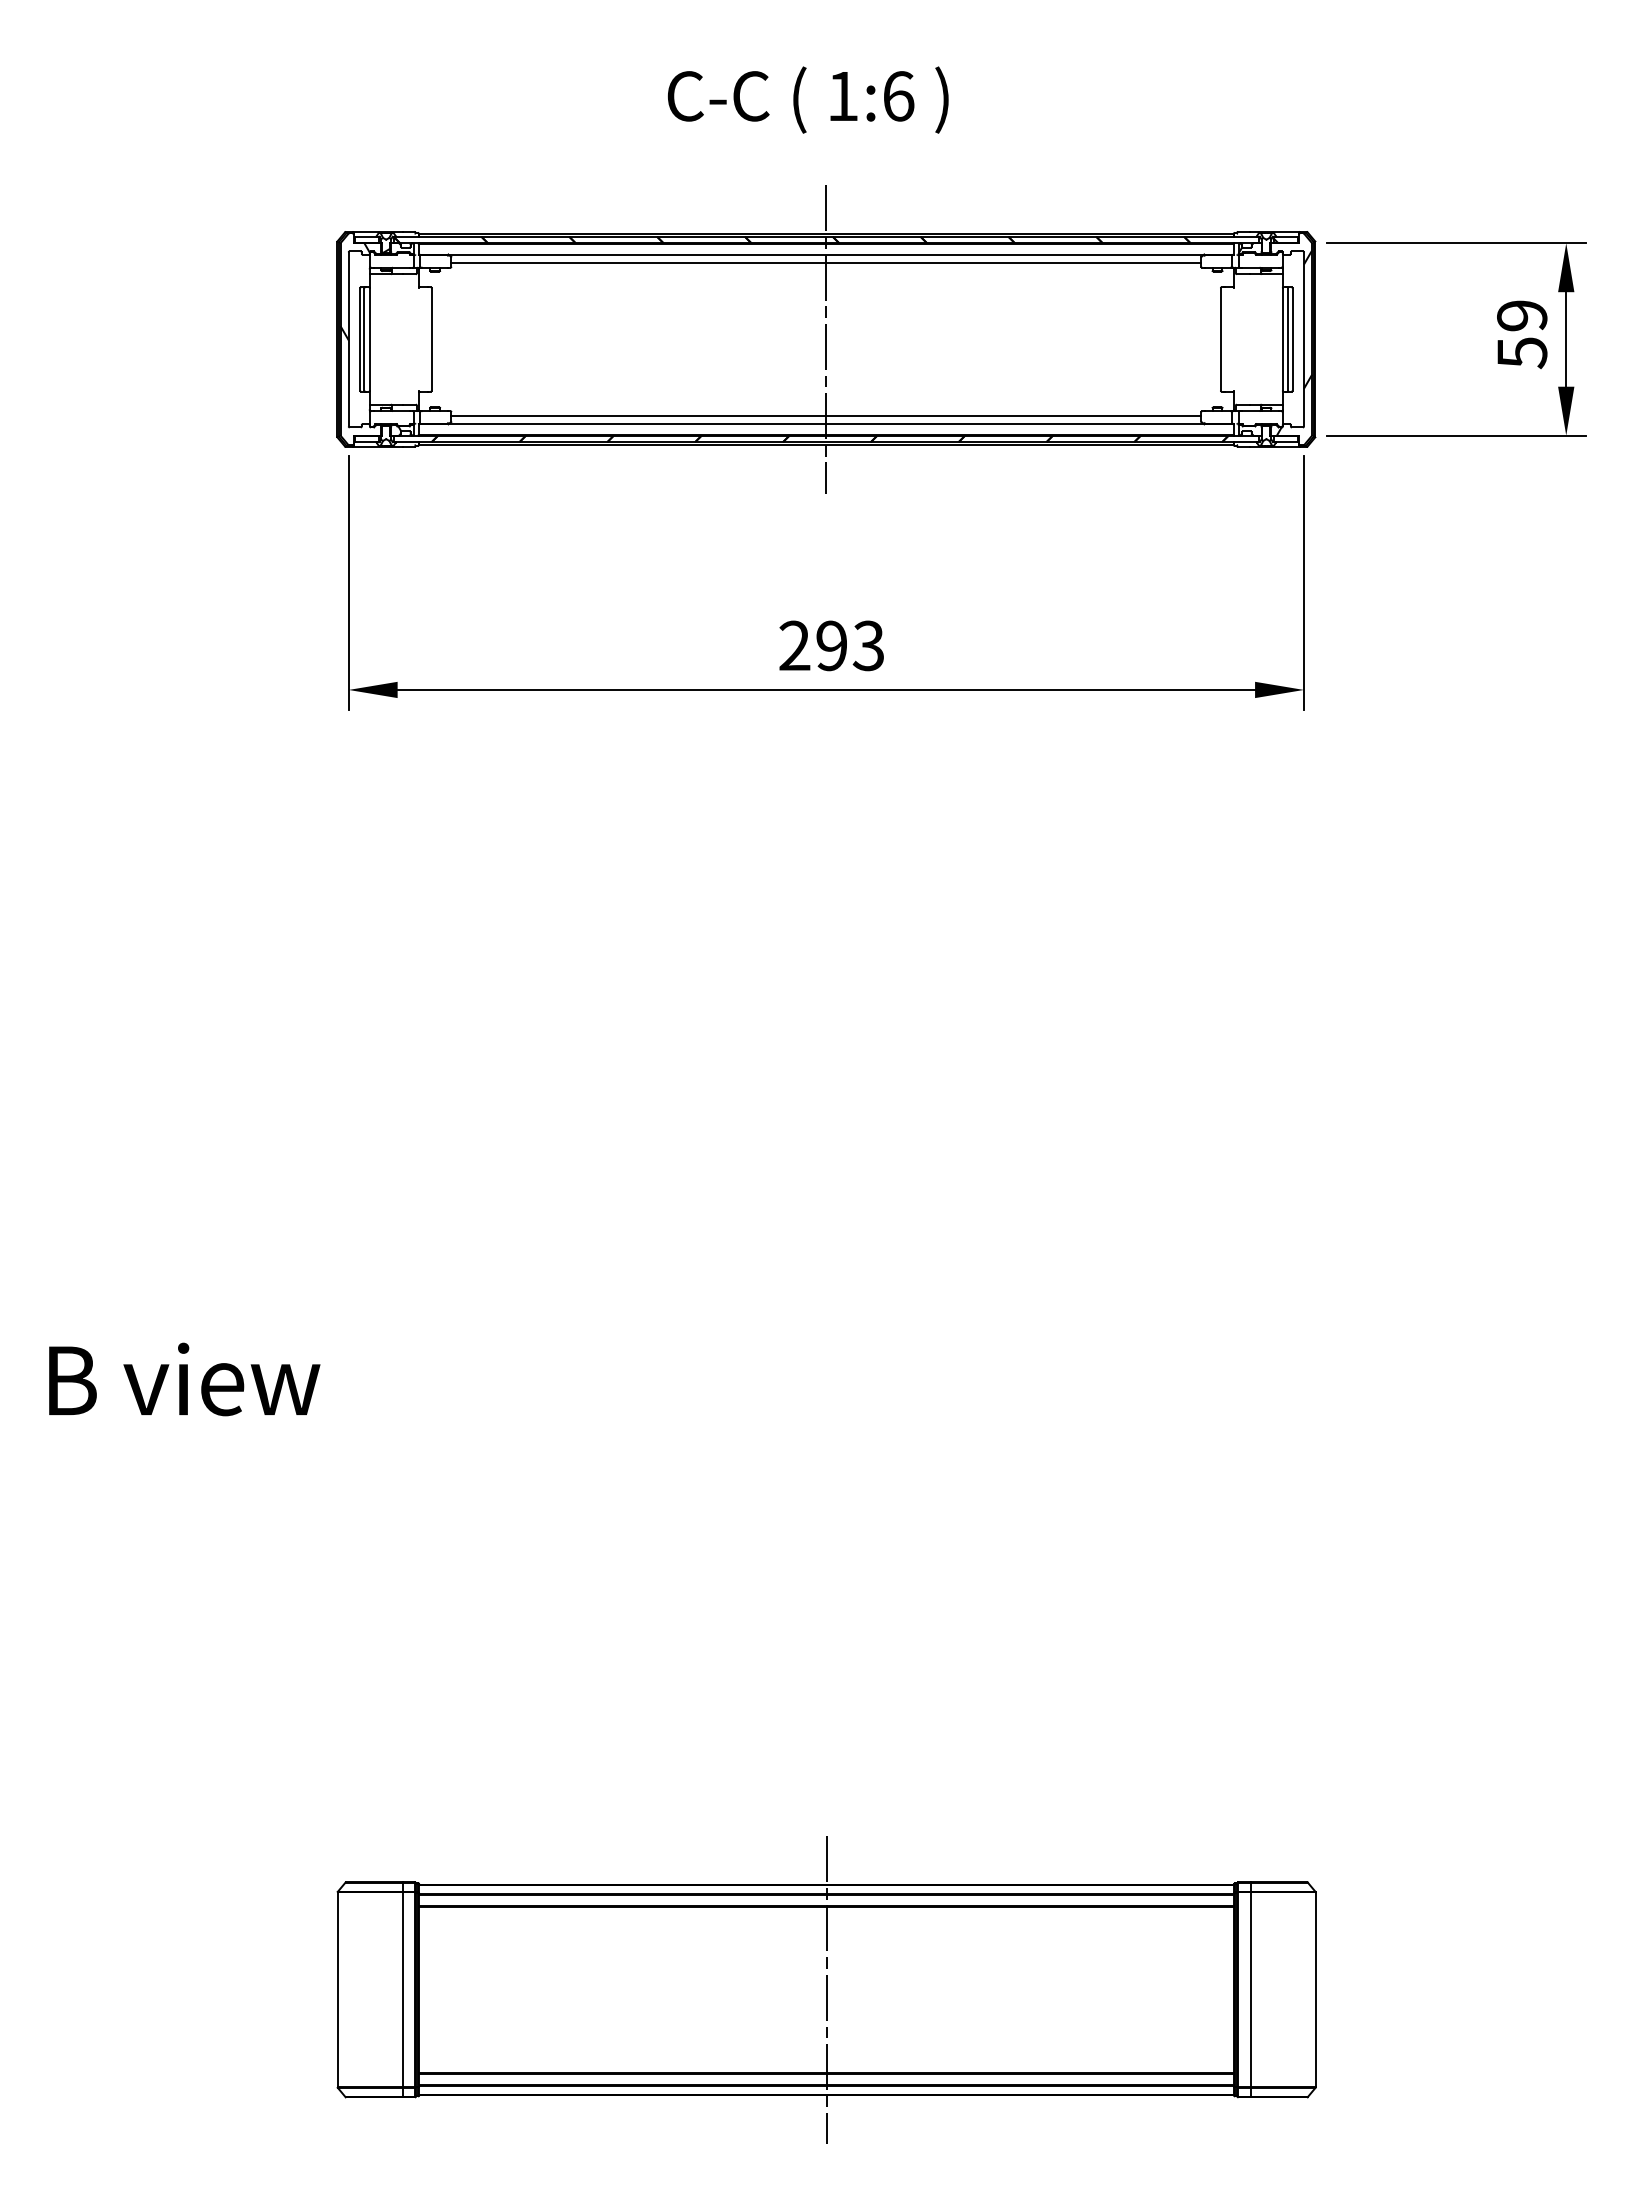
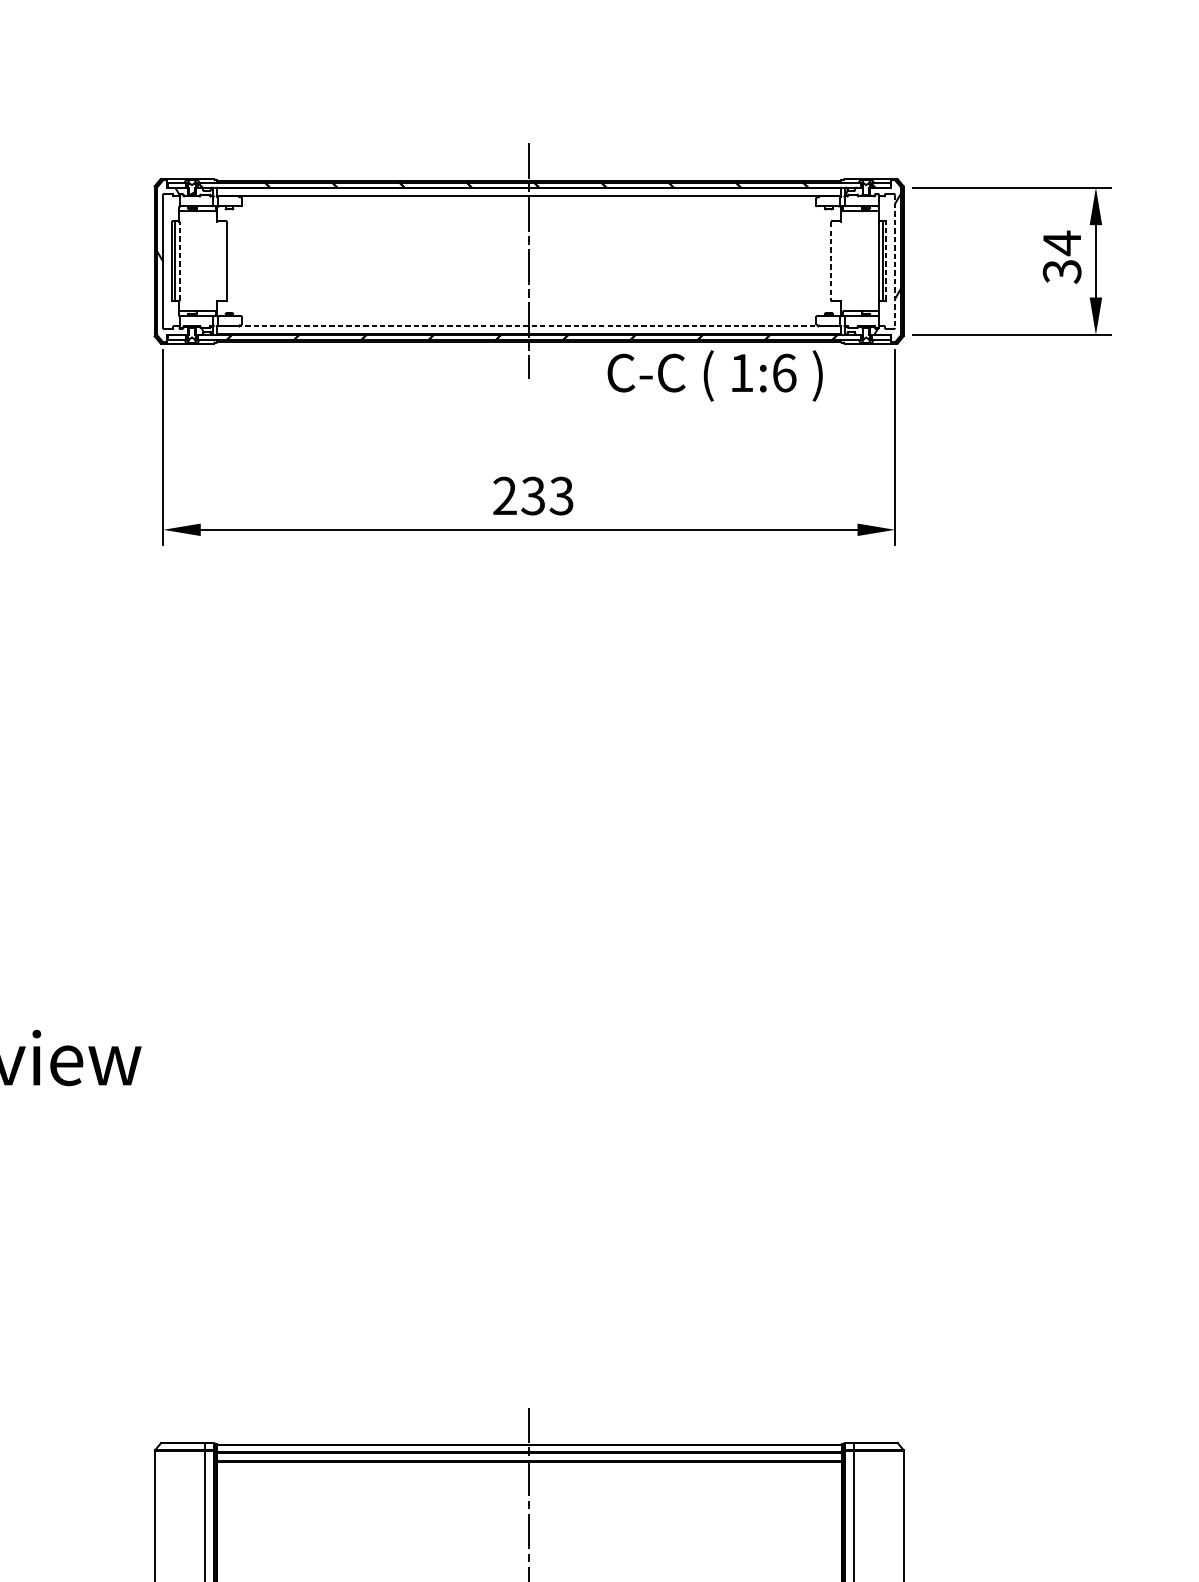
text: (808, 99) -> (715, 375), moved
line: (826, 262) -> (529, 202), removed
text: (1522, 334) -> (1062, 257), 59 -> 34
line: (369, 338) -> (179, 260), solid -> dashed
line: (1292, 338) -> (886, 260), solid -> dashed
line: (1220, 339) -> (831, 261), solid -> dashed
line: (1303, 339) -> (894, 261), solid -> dashed
line: (826, 416) -> (529, 320), removed
line: (825, 424) -> (528, 326), solid -> dashed
text: (830, 645) -> (532, 495), 293 -> 233

